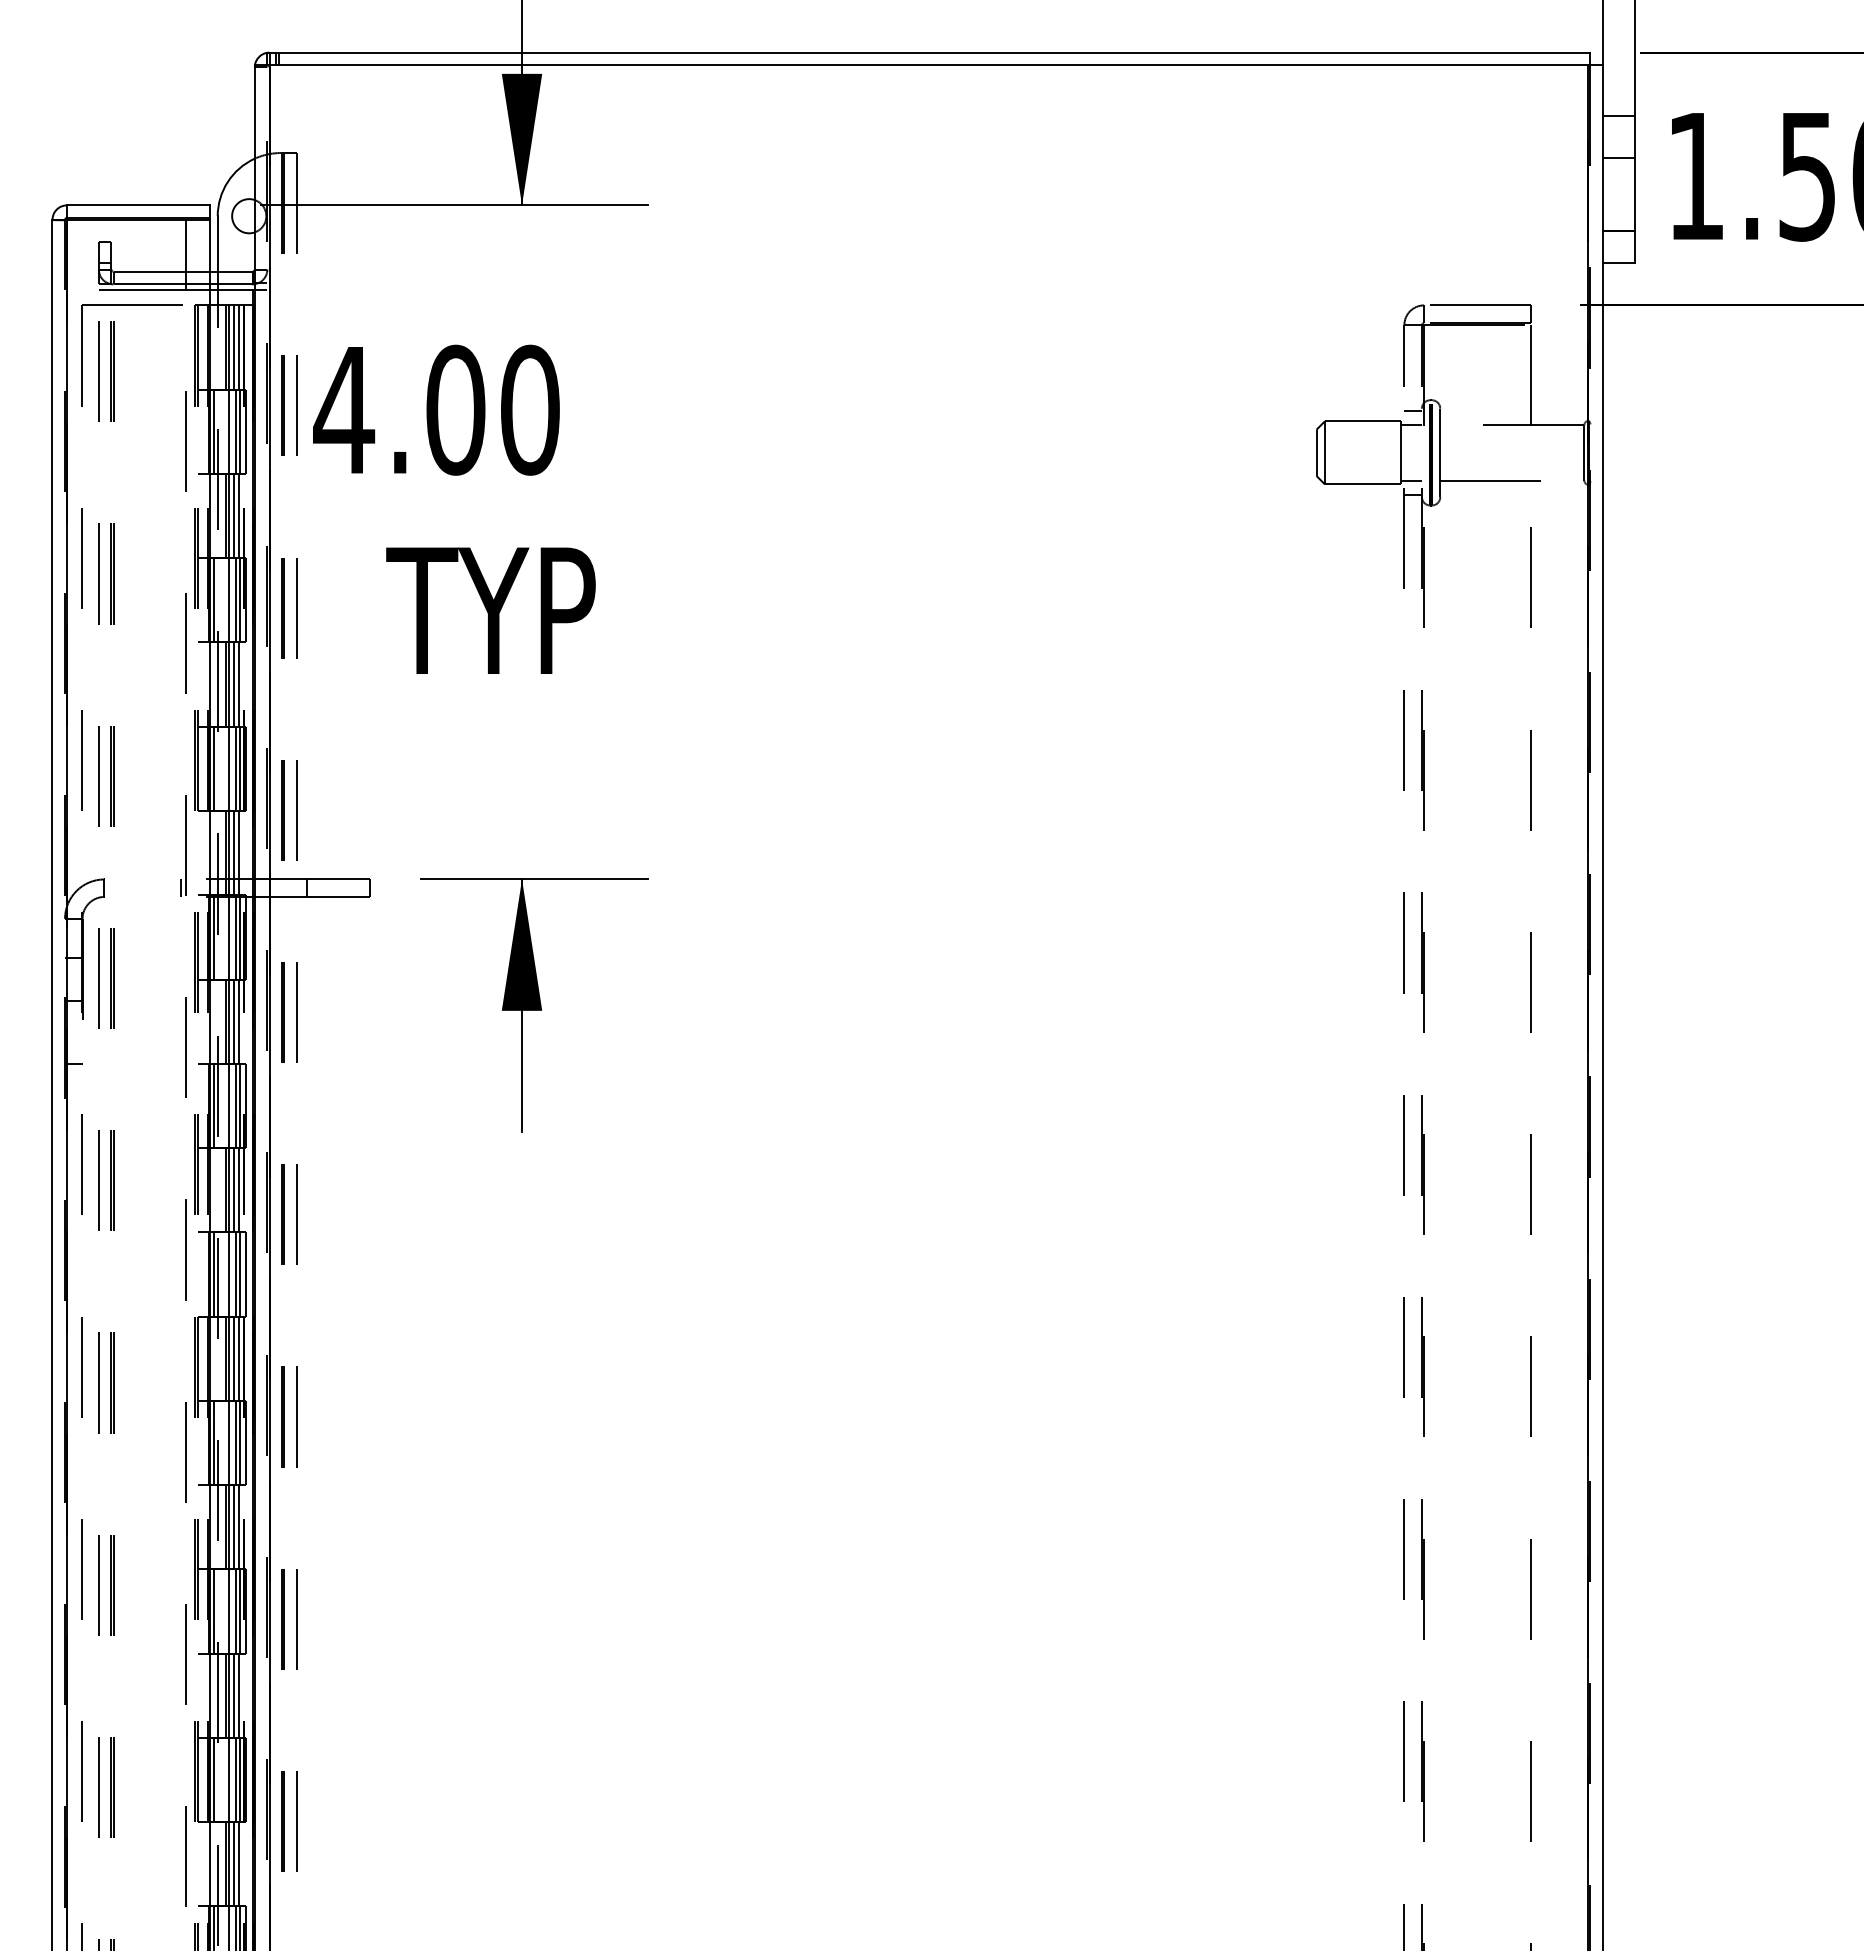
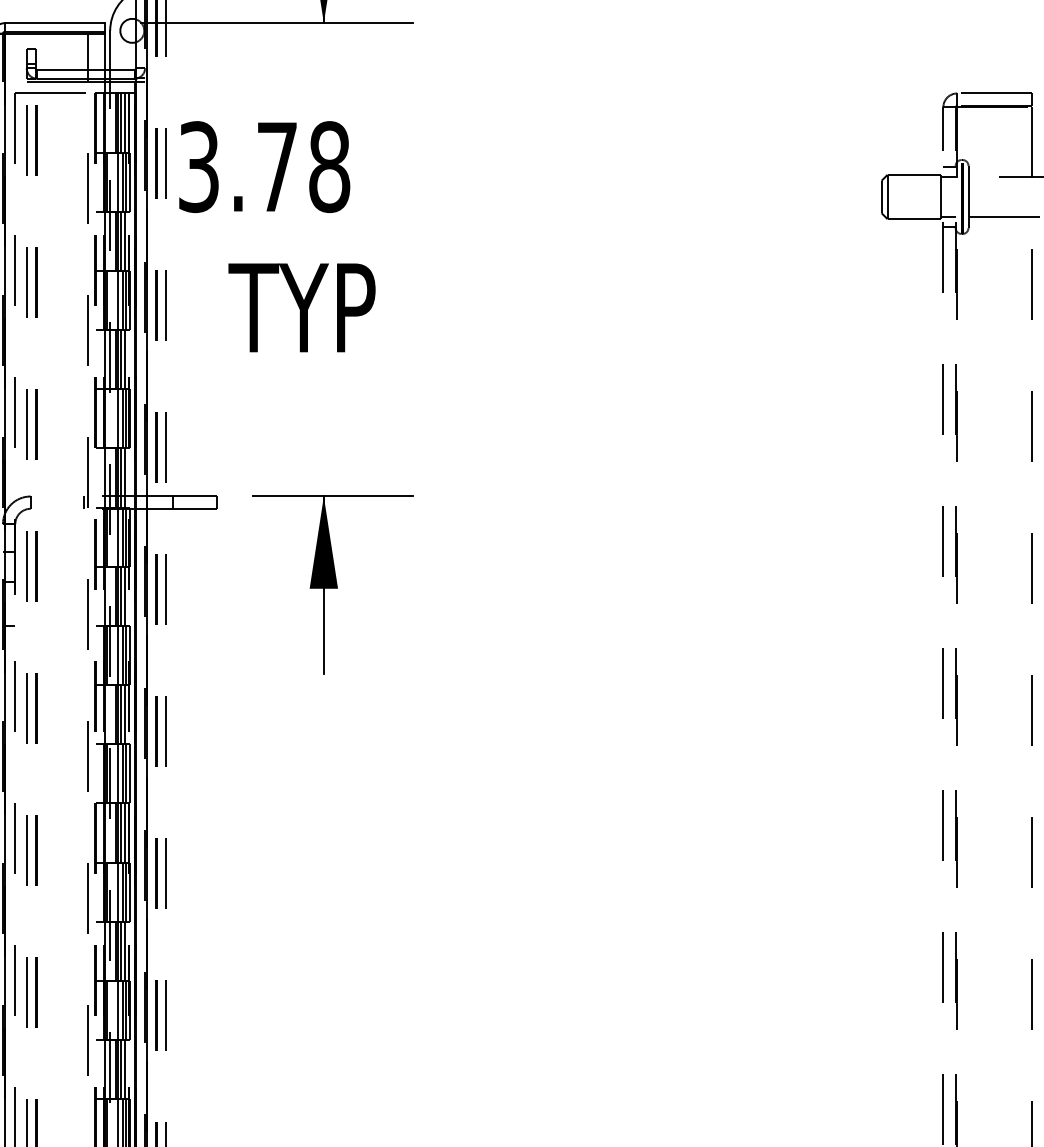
text: (436, 409) -> (263, 166), 4.00 -> 3.78
line: (213, 768) -> (107, 418), removed

